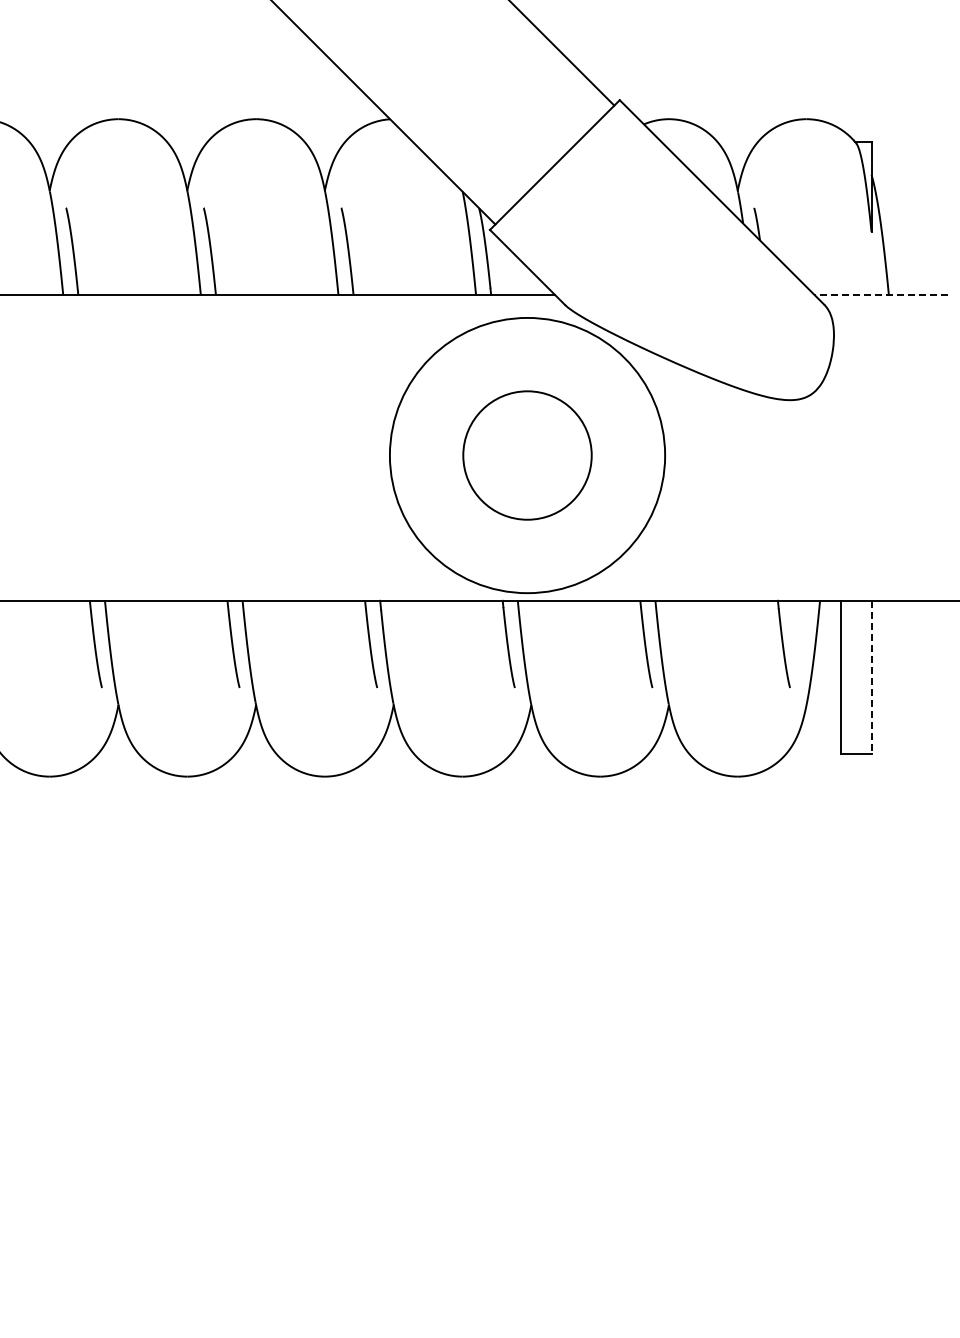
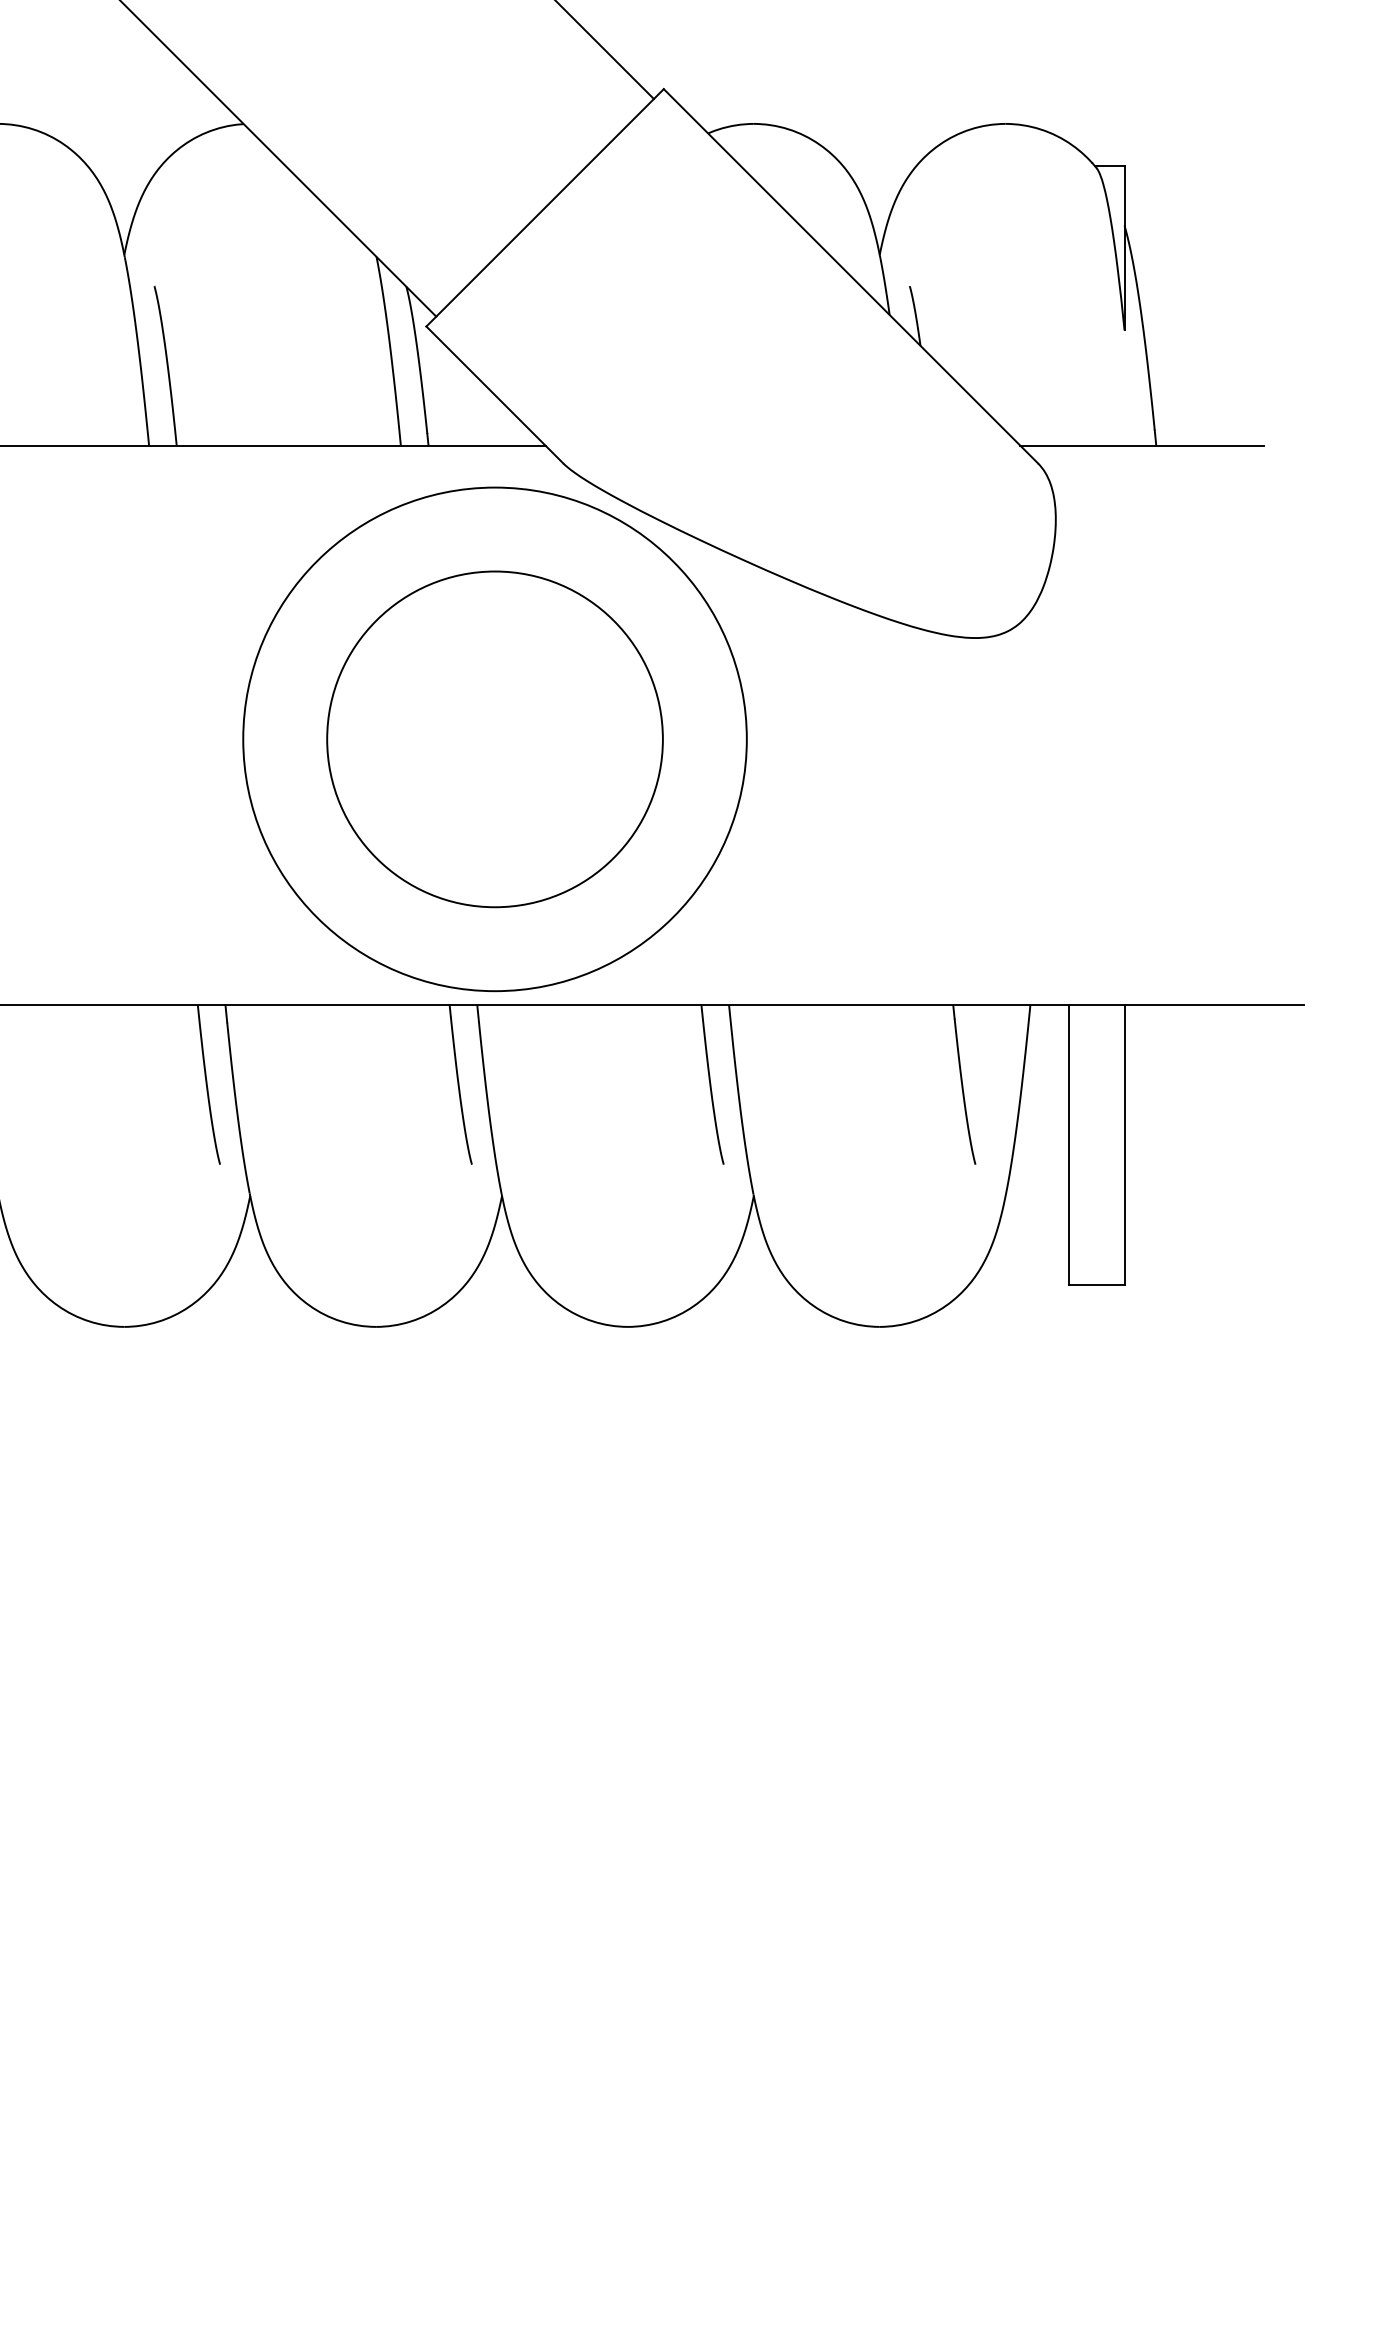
line: (881, 295) -> (1142, 446), dashed -> solid
circle: (527, 455) -> (494, 739), size x1.43
line: (871, 677) -> (1124, 1145), dashed -> solid

